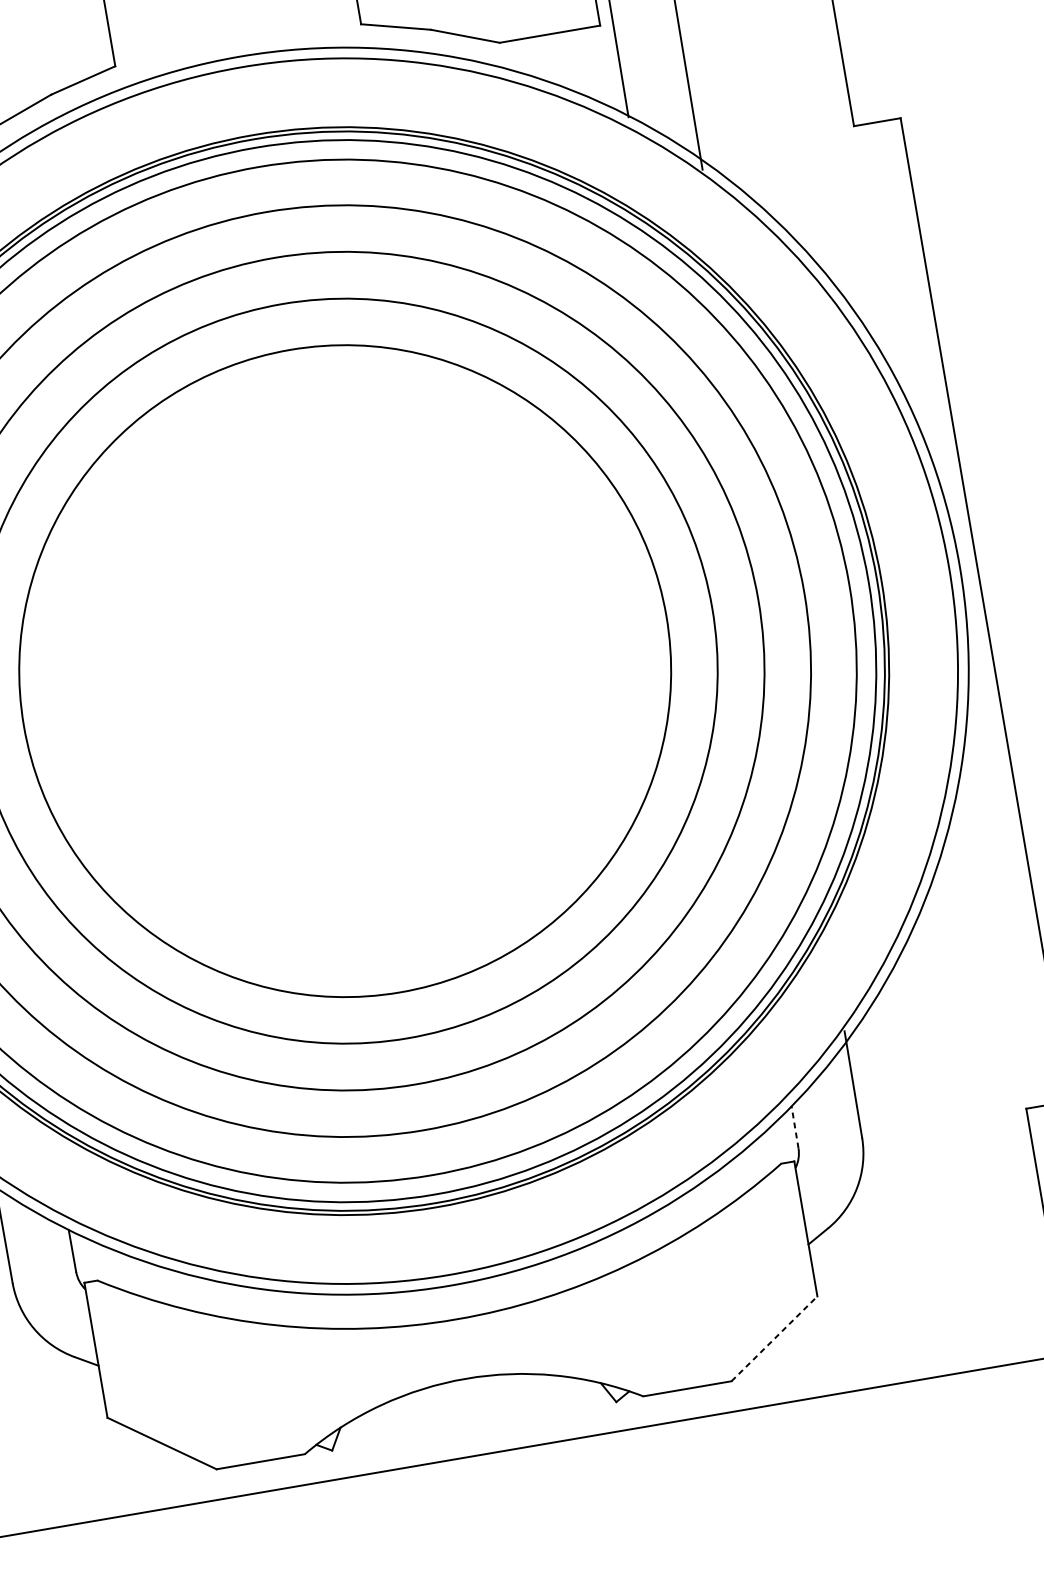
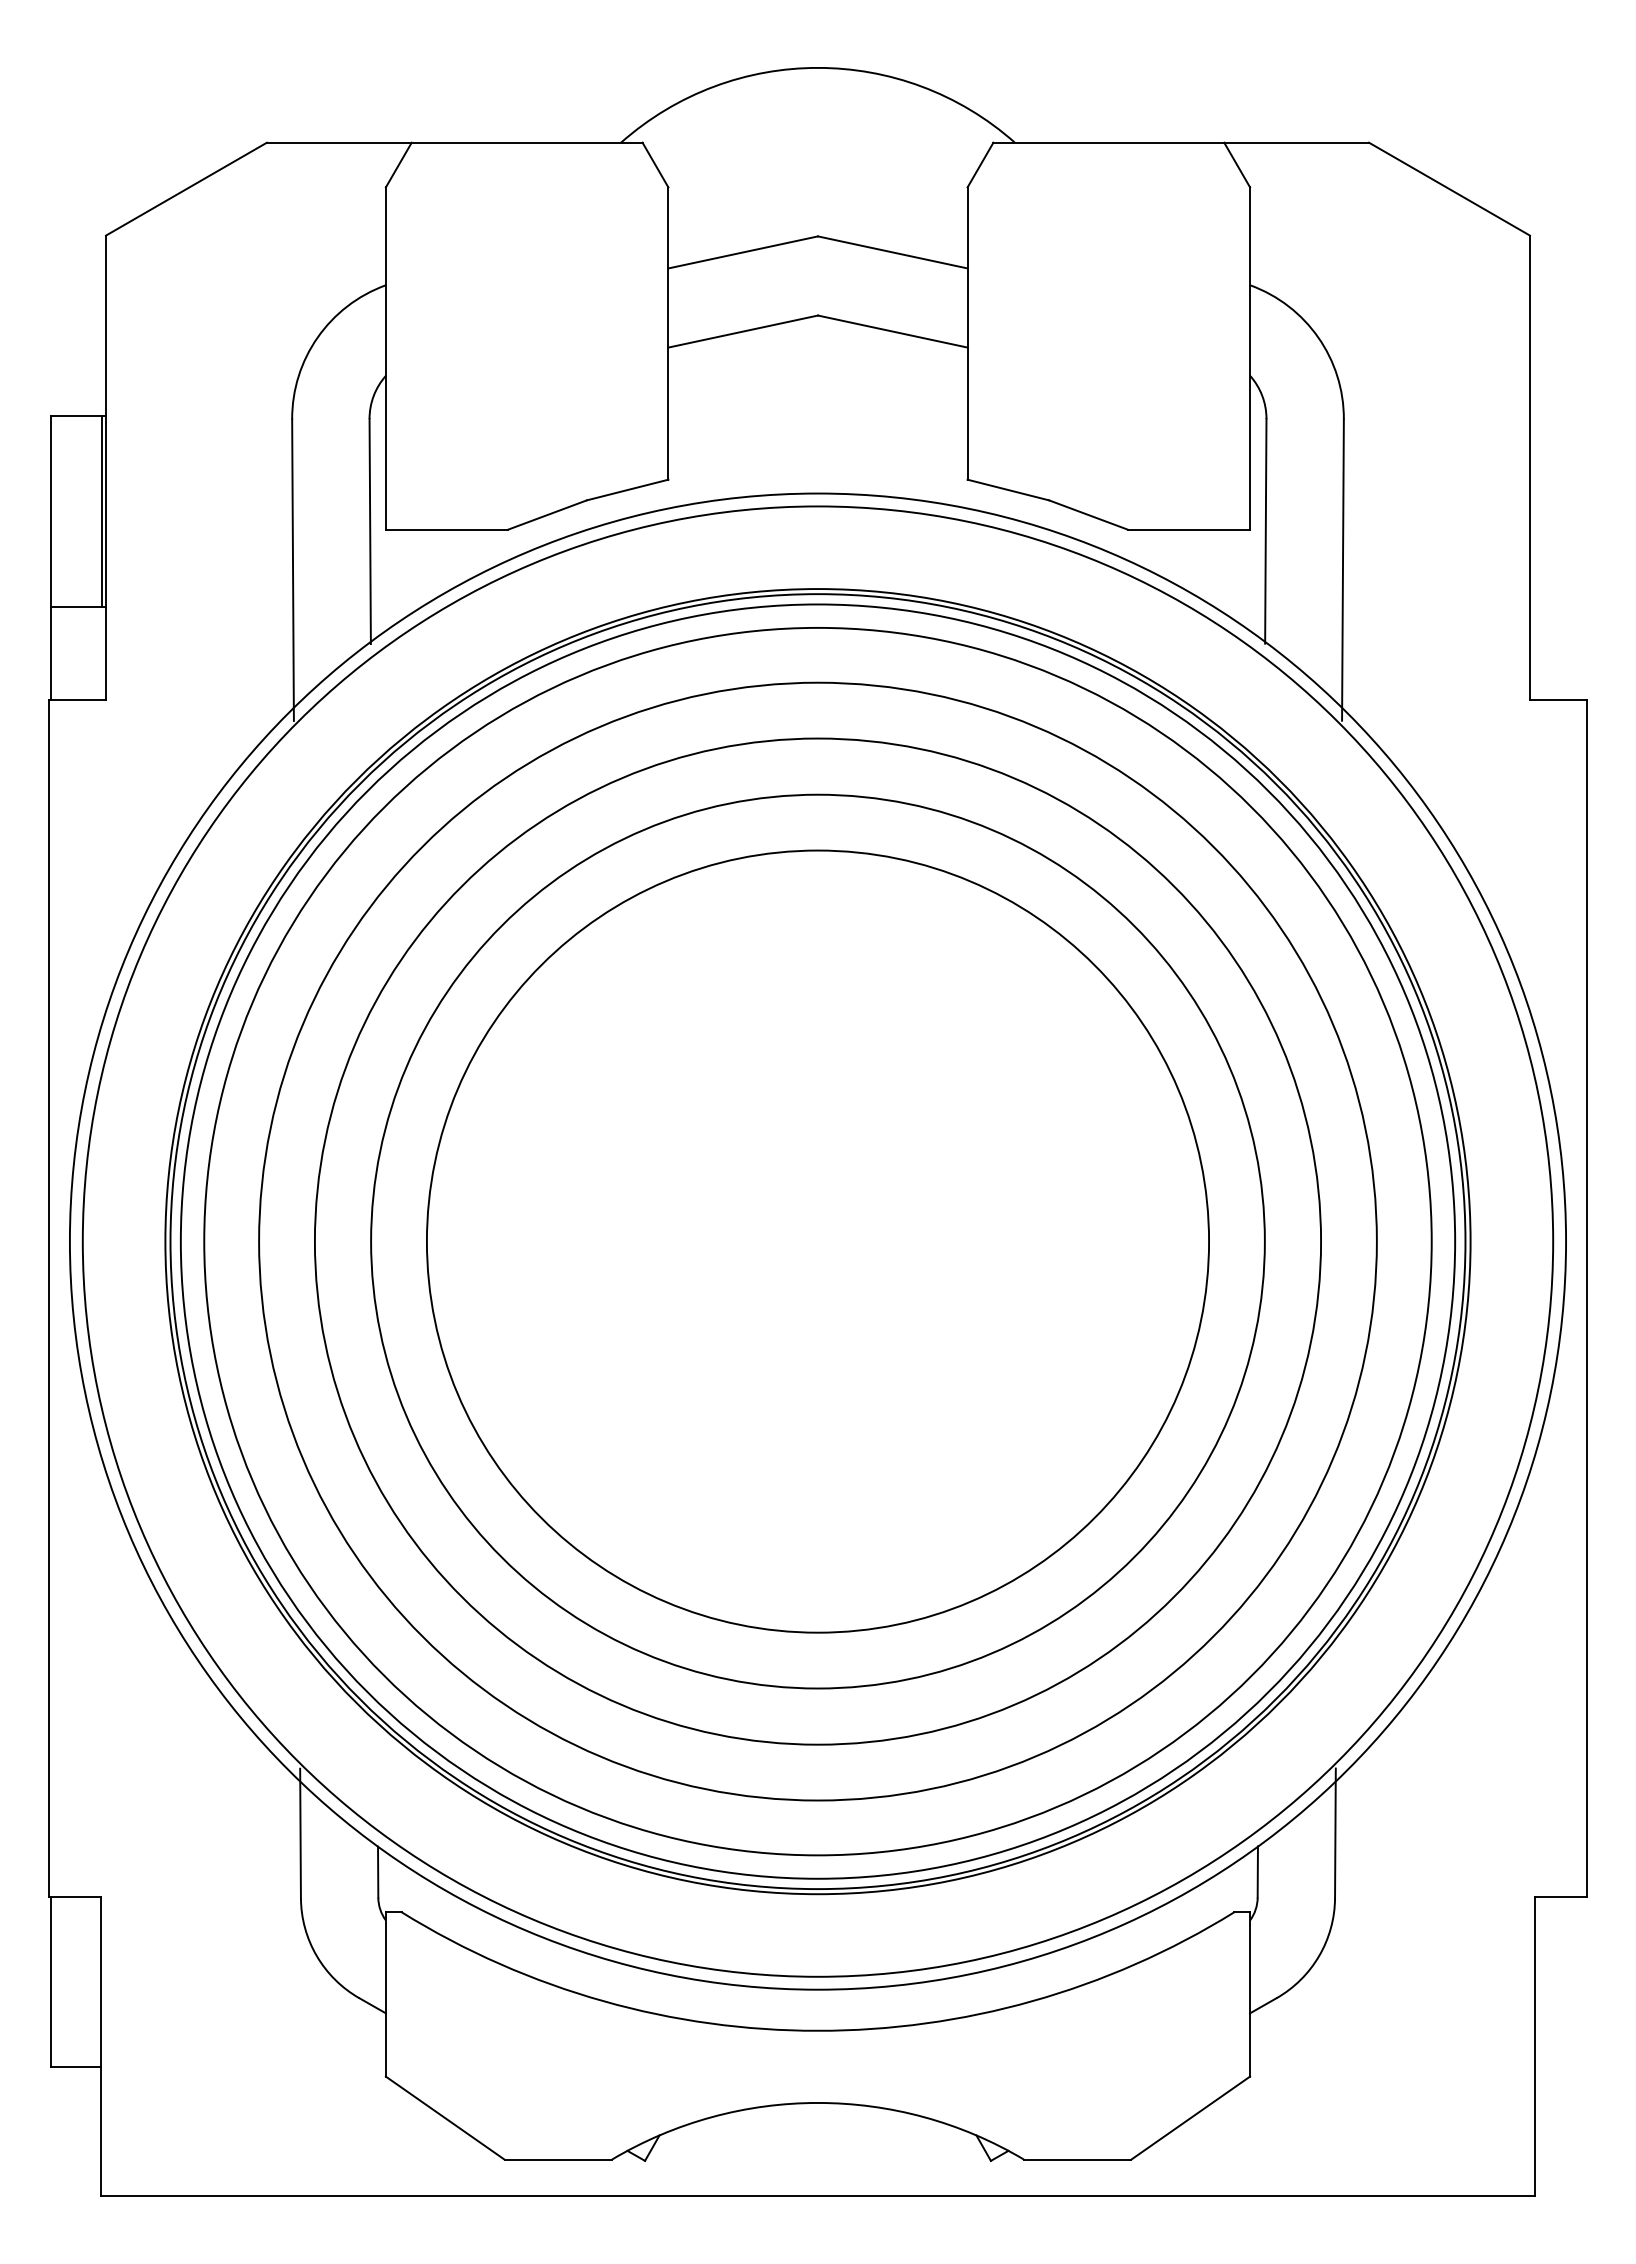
line: (794, 1127) -> (1257, 1872), dashed -> solid
line: (775, 1338) -> (1191, 2117), dashed -> solid

